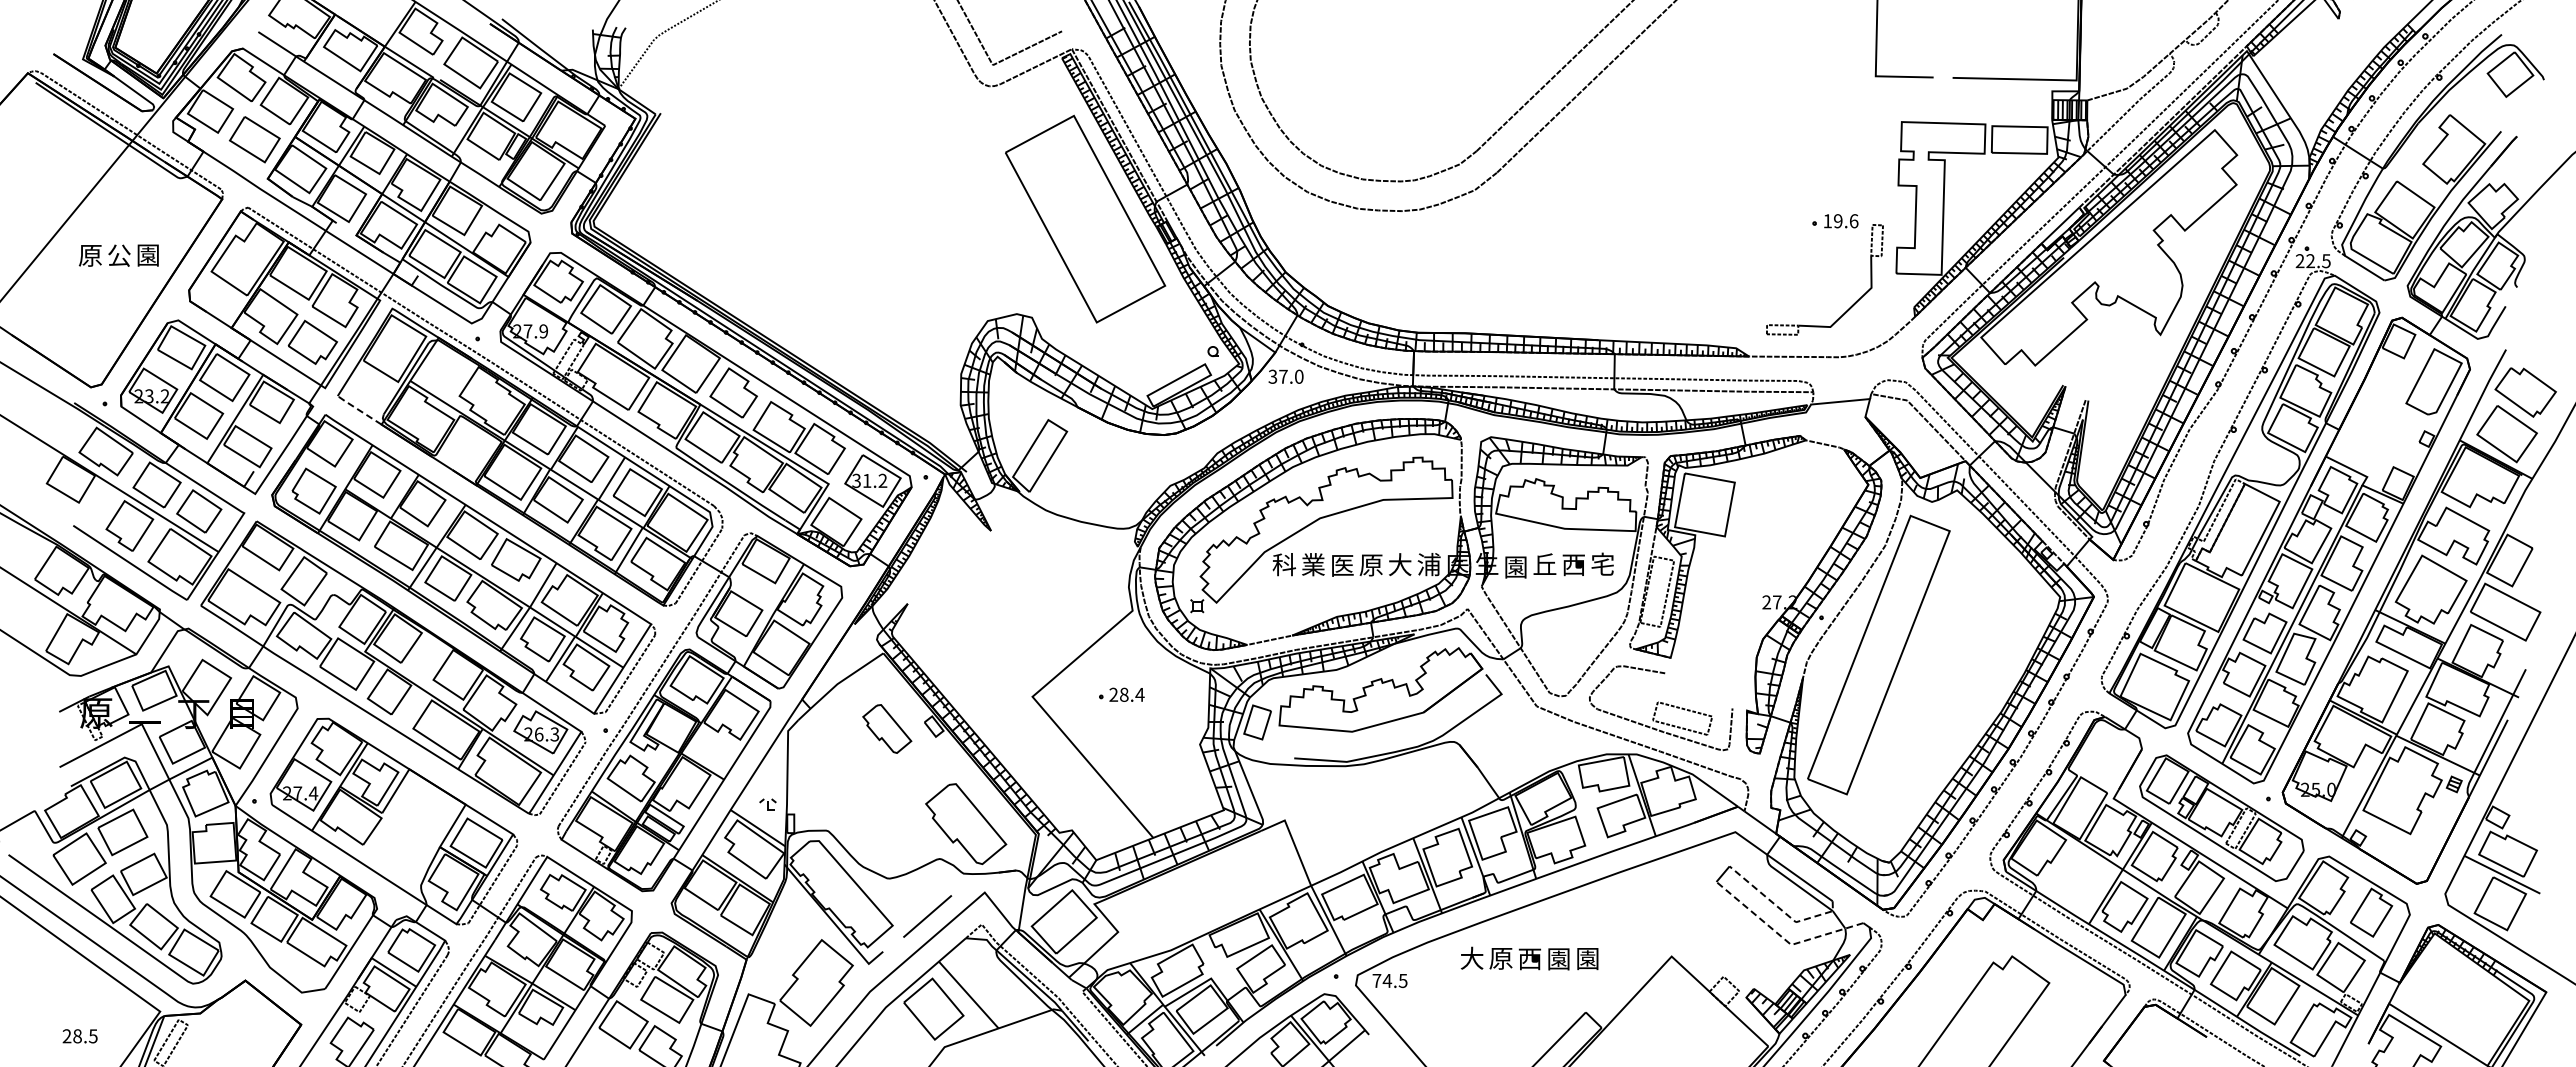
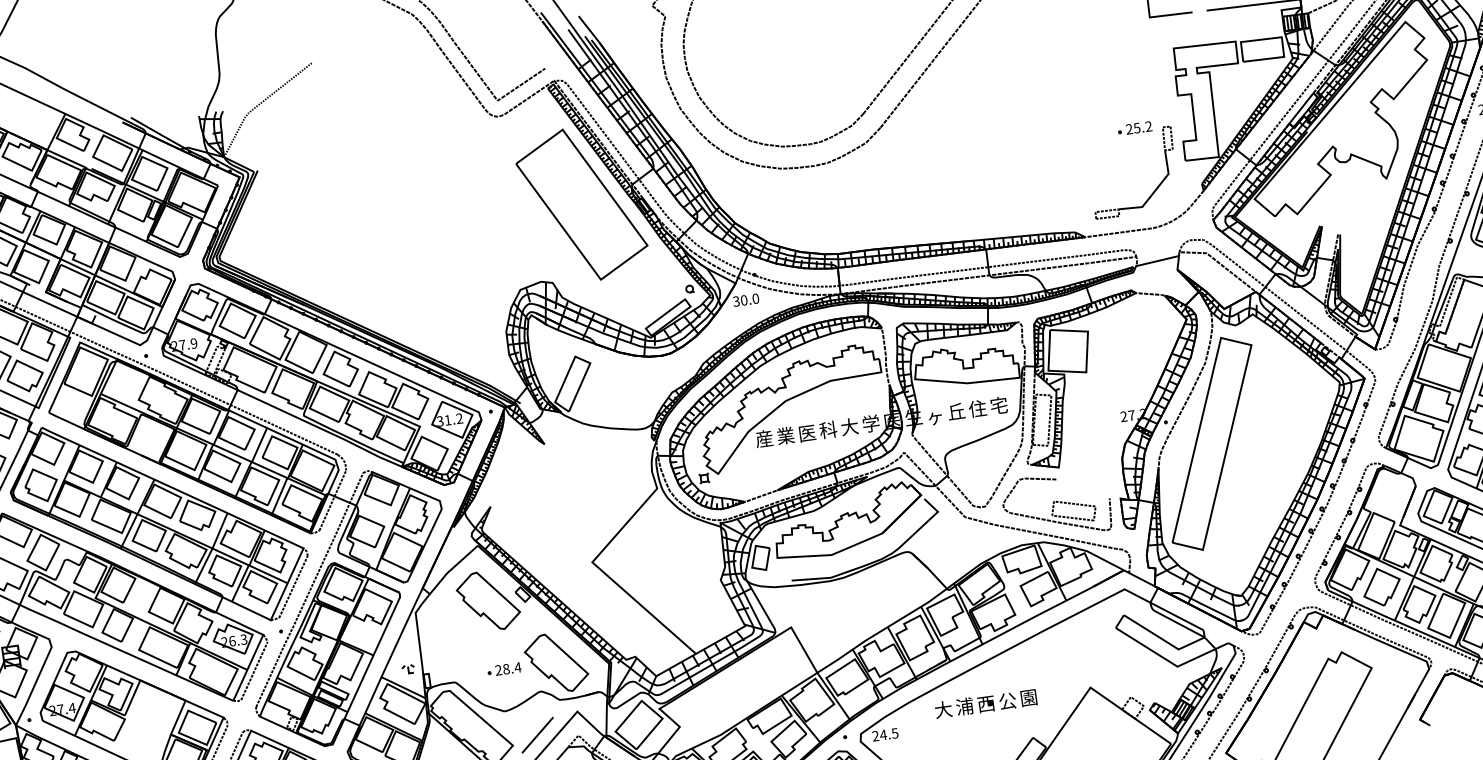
text: (1840, 221) -> (1138, 128), 19.6 -> 25.2
text: (1283, 376) -> (744, 300), 37.0 -> 30.0
line: (358, 410) -> (65, 421), dashed -> solid
text: (1284, 564) -> (764, 438), 科 -> 産
text: (1370, 564) -> (827, 429), 原 -> 科
text: (1428, 564) -> (870, 423), 浦 -> 学
text: (1573, 564) -> (977, 408), 西 -> 住
text: (1515, 567) -> (935, 416), 園 -> ヶ
part: (1121, 694) -> (504, 669), moved
part: (887, 728) -> (488, 600), size x1.67
part: (2077, 877) -> (1381, 587), added
line: (1782, 910) -> (1167, 642), dashed -> solid
line: (1783, 938) -> (1171, 662), dashed -> solid
text: (1500, 957) -> (964, 706), 原 -> 浦
text: (1558, 959) -> (1007, 701), 園 -> 公
text: (1376, 980) -> (875, 735), 74.5 -> 24.5

